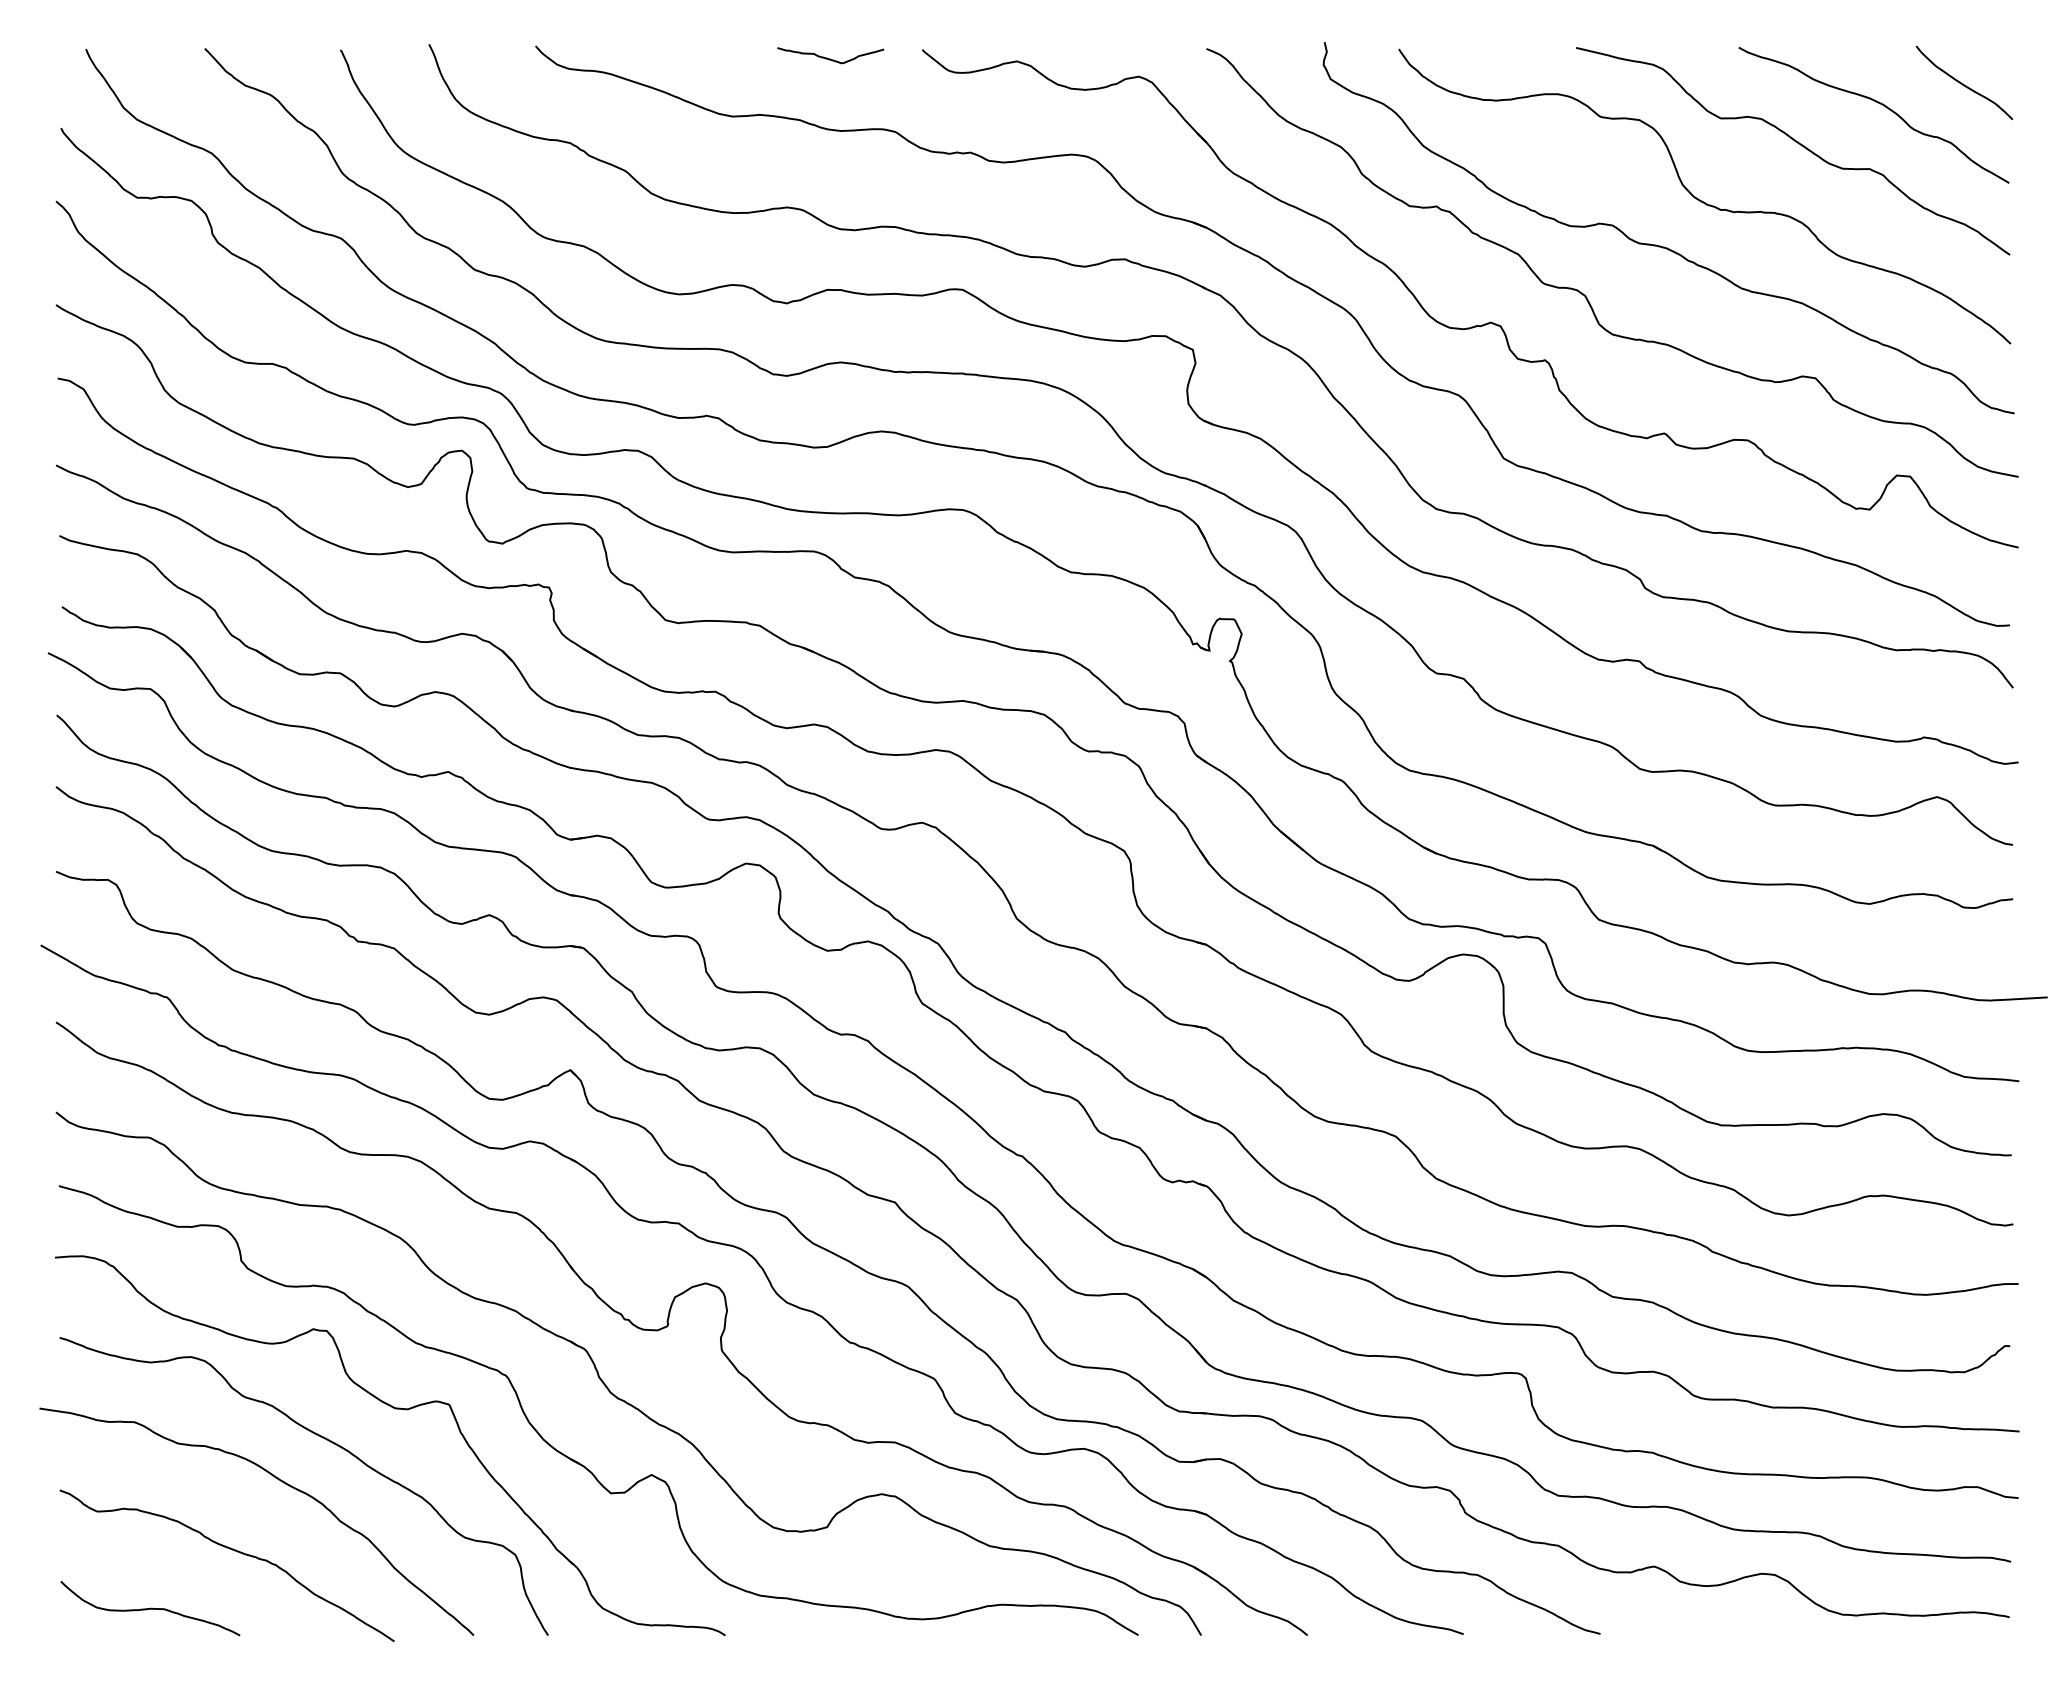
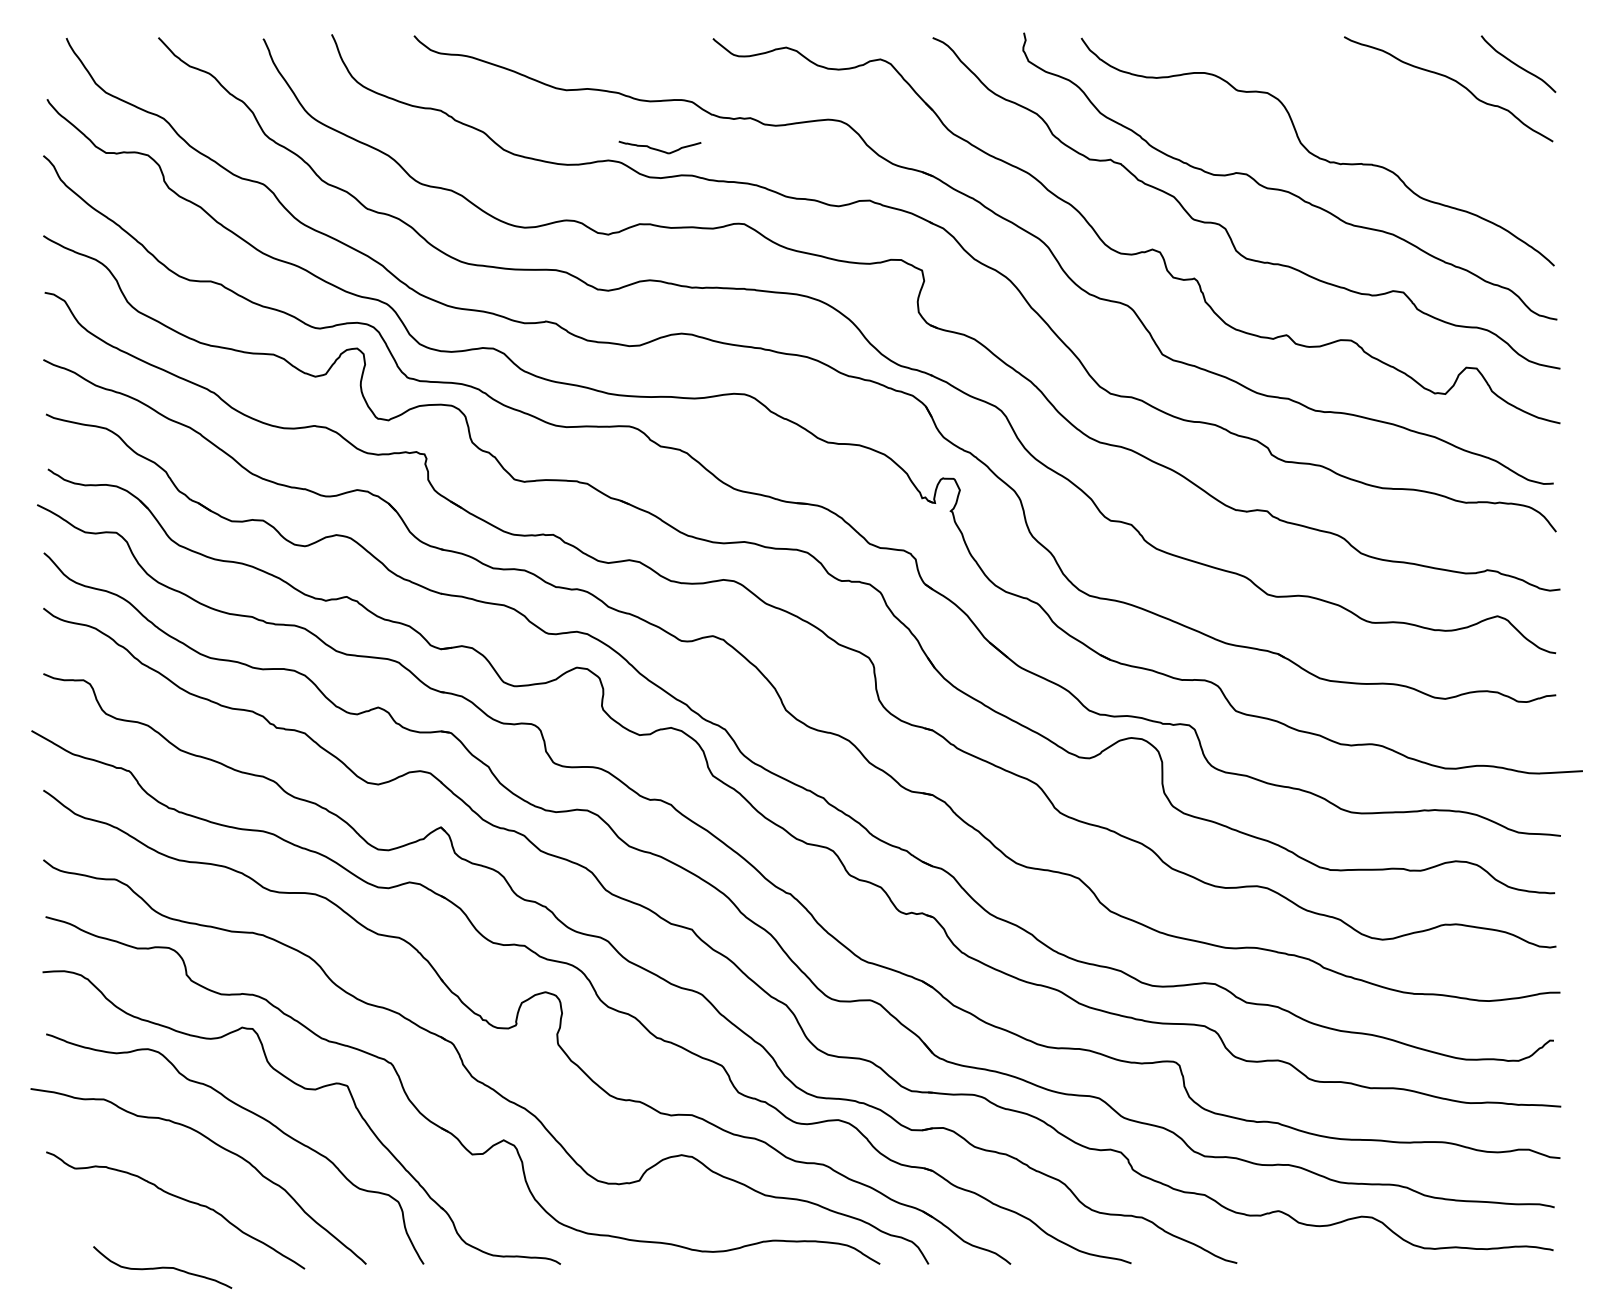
curve: (830, 58) -> (659, 149), moved
curve: (1798, 144) -> (1390, 111), removed
curve: (150, 1608) -> (162, 1267), moved

